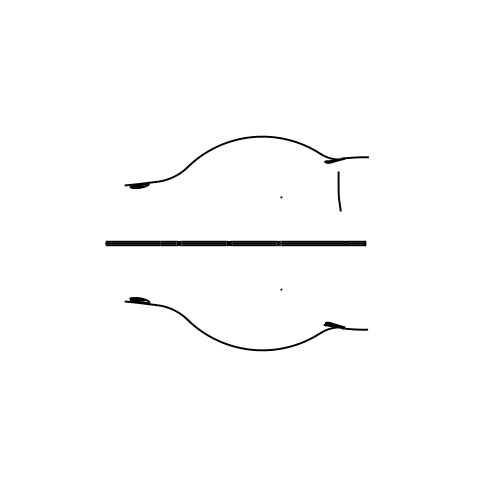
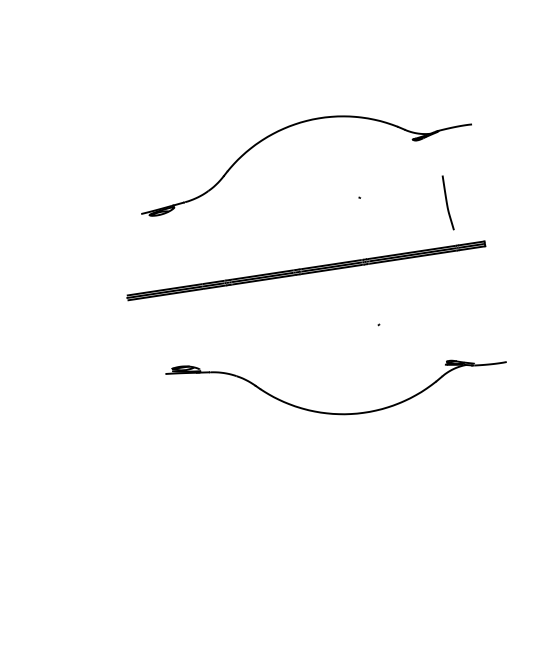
line: (339, 191) -> (448, 202), moved

